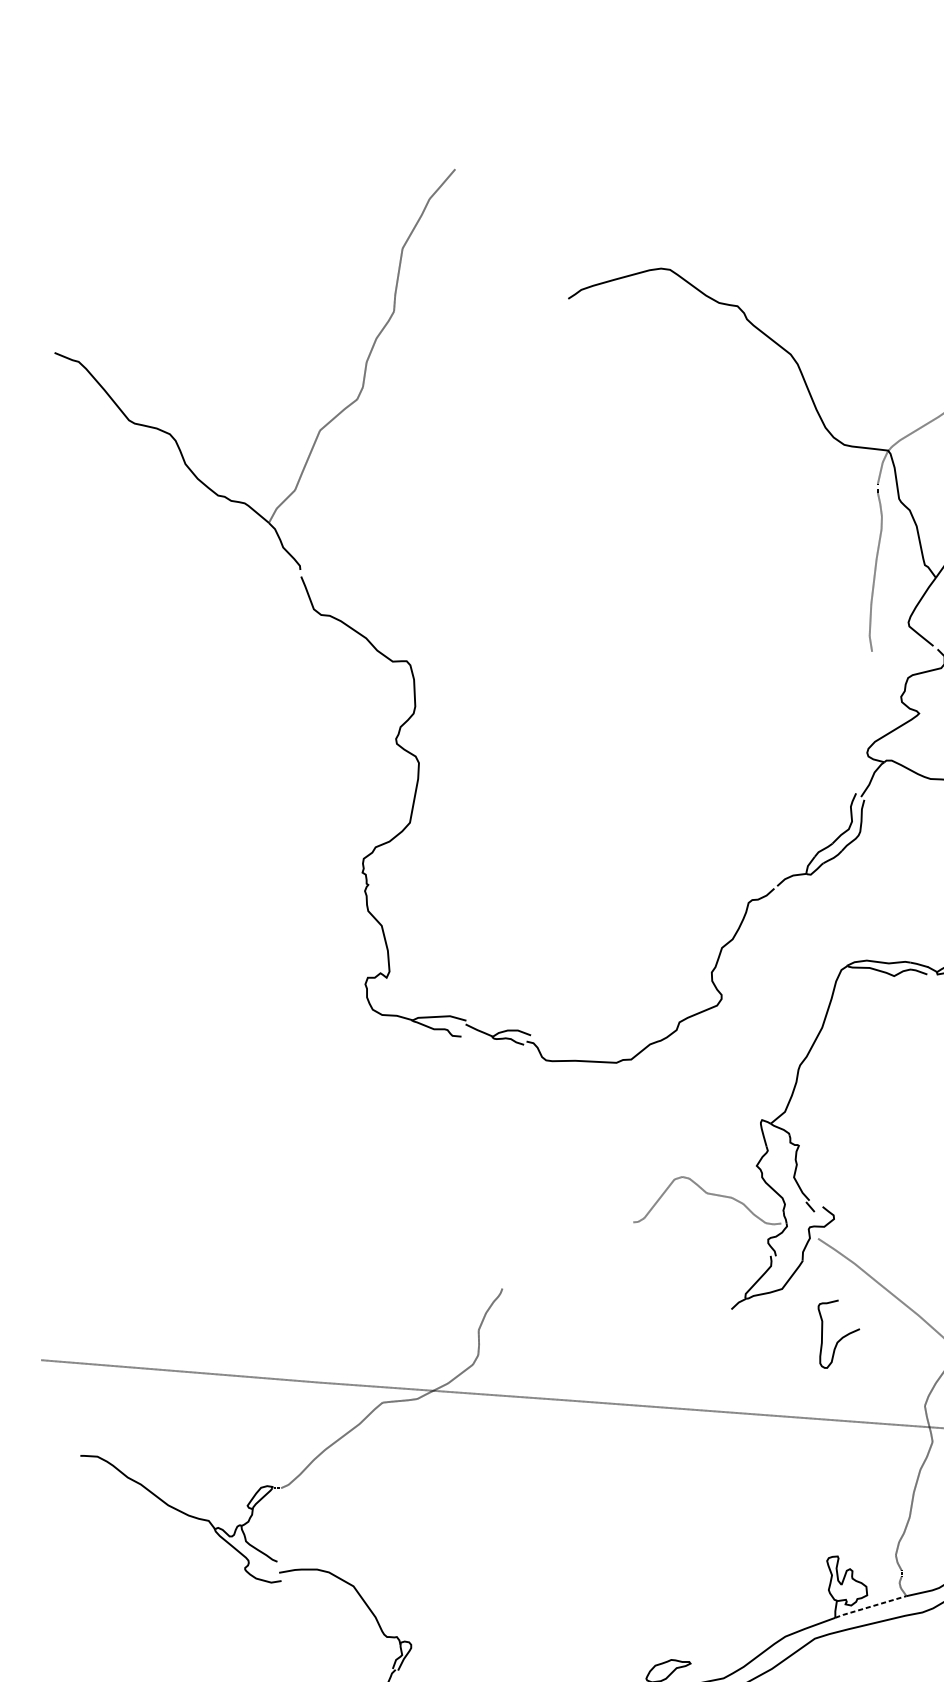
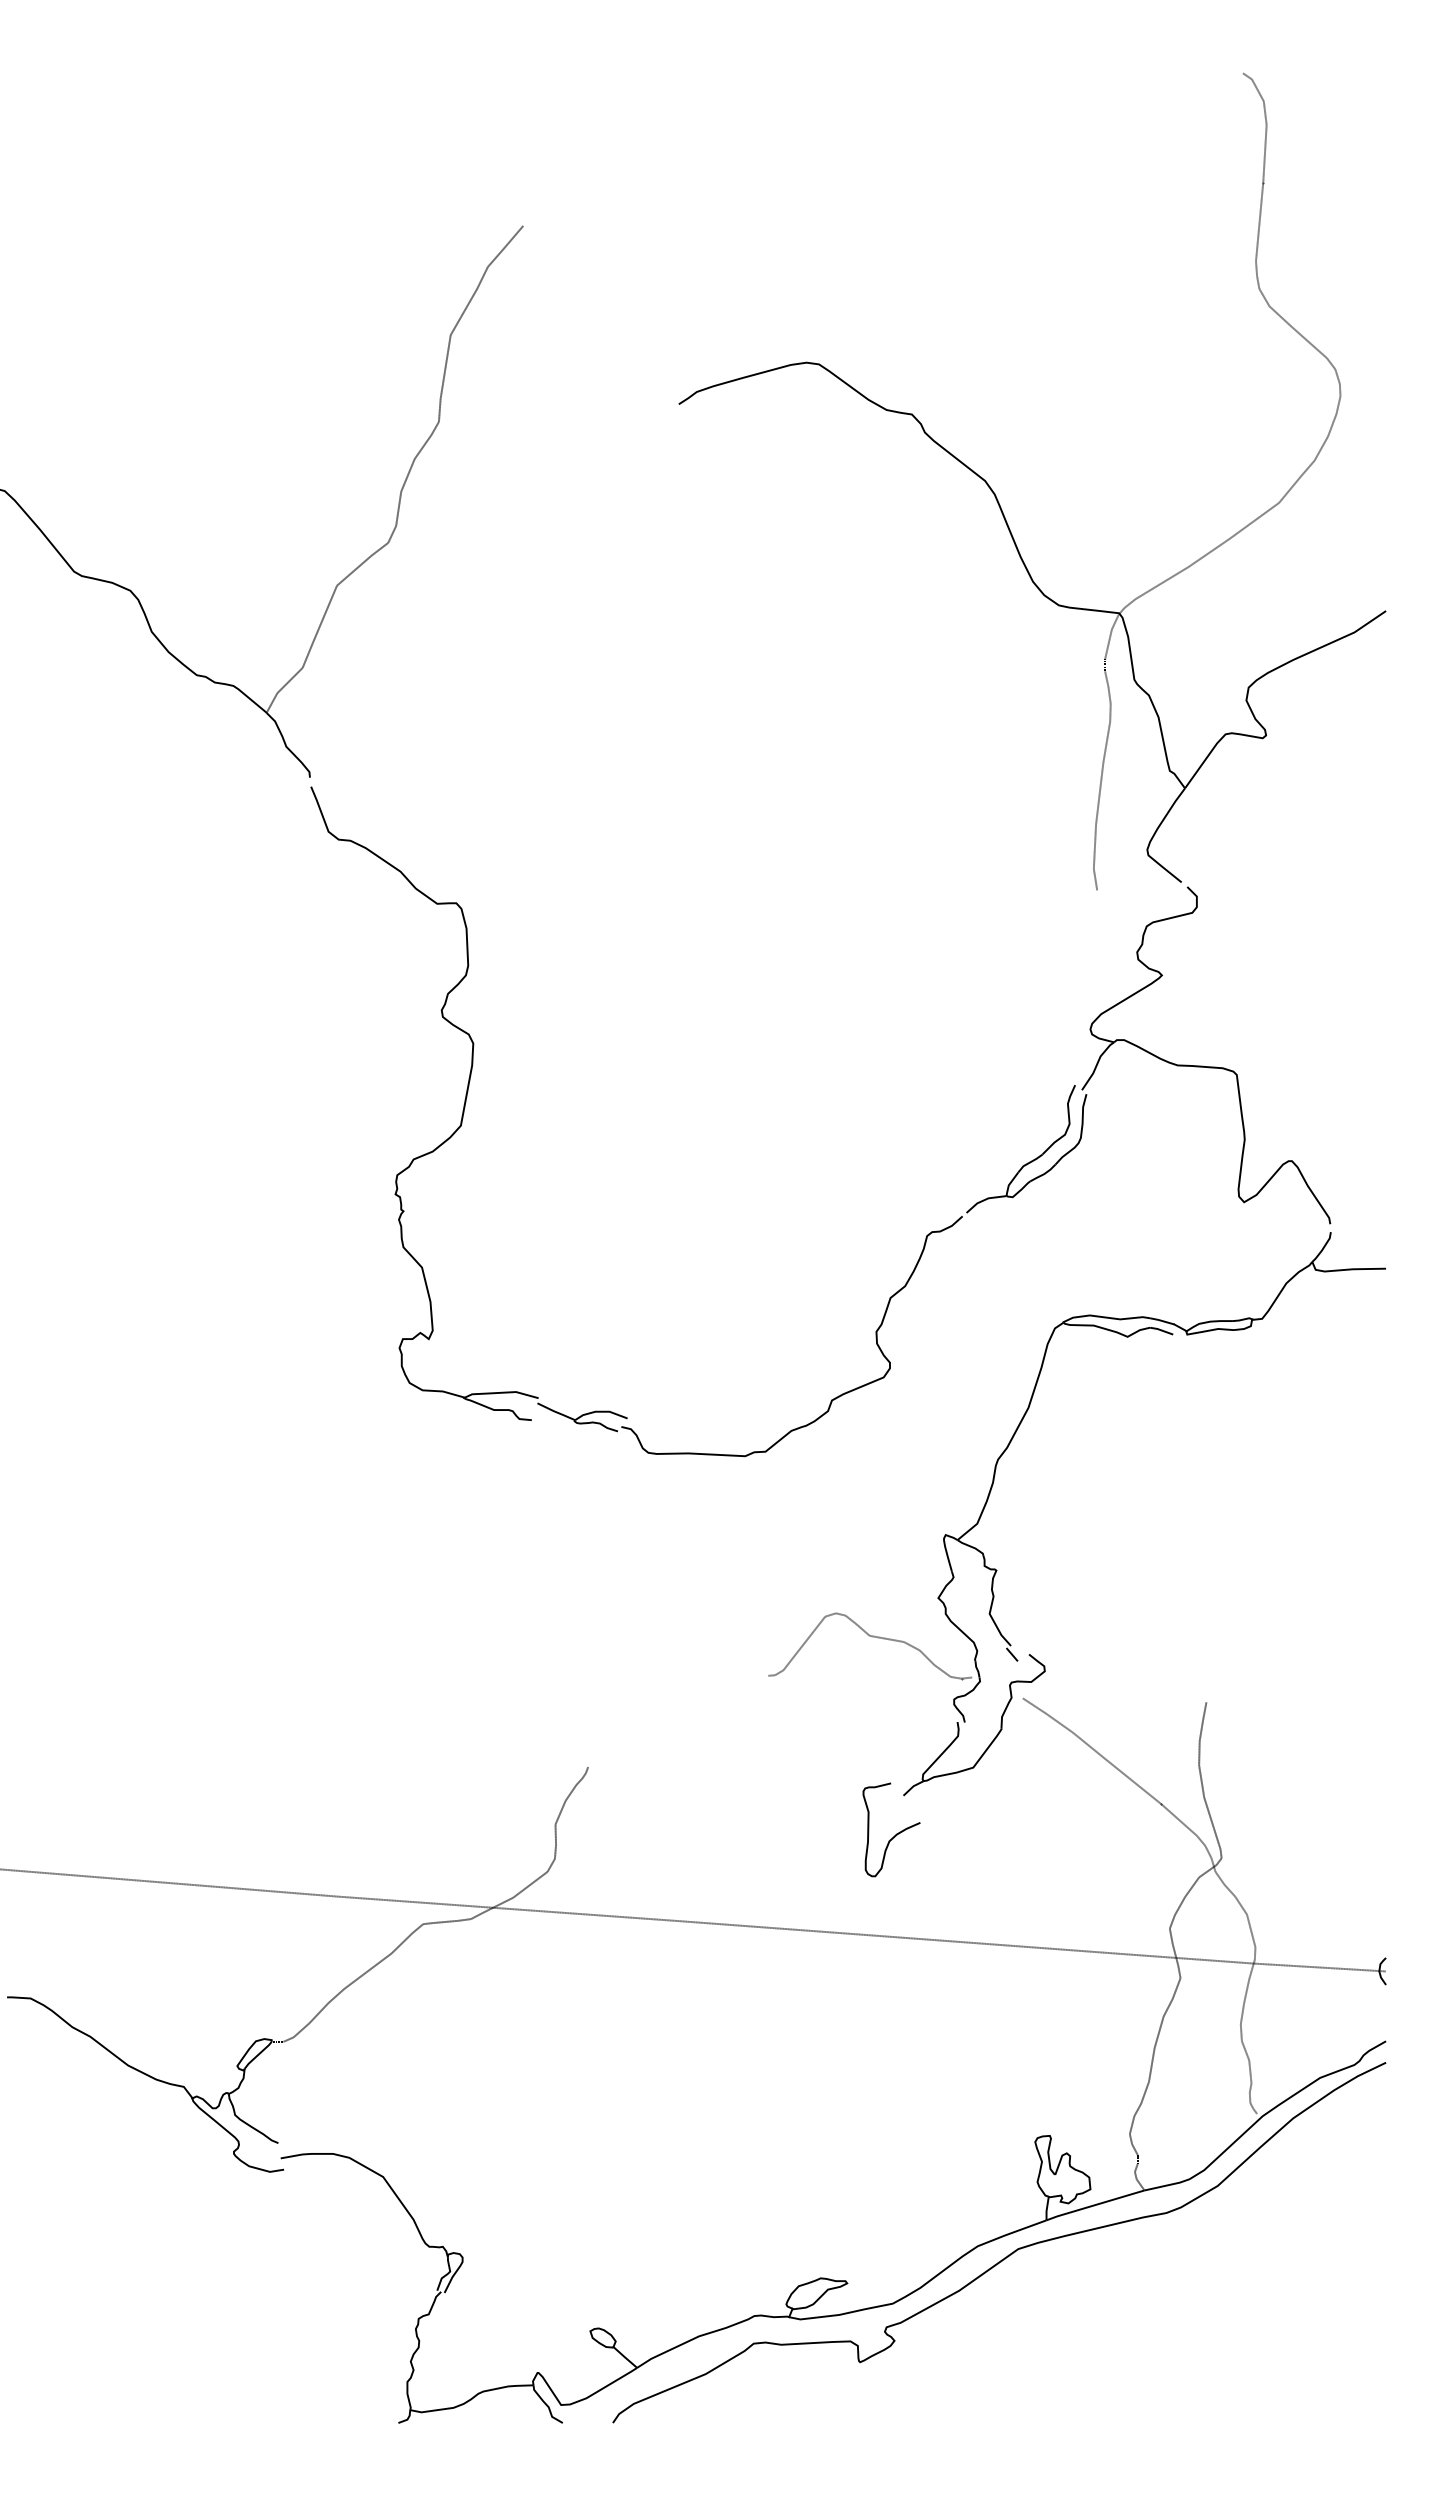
curve: (842, 1336) -> (896, 1833), moved
line: (870, 1607) -> (1095, 2205), dashed -> solid

